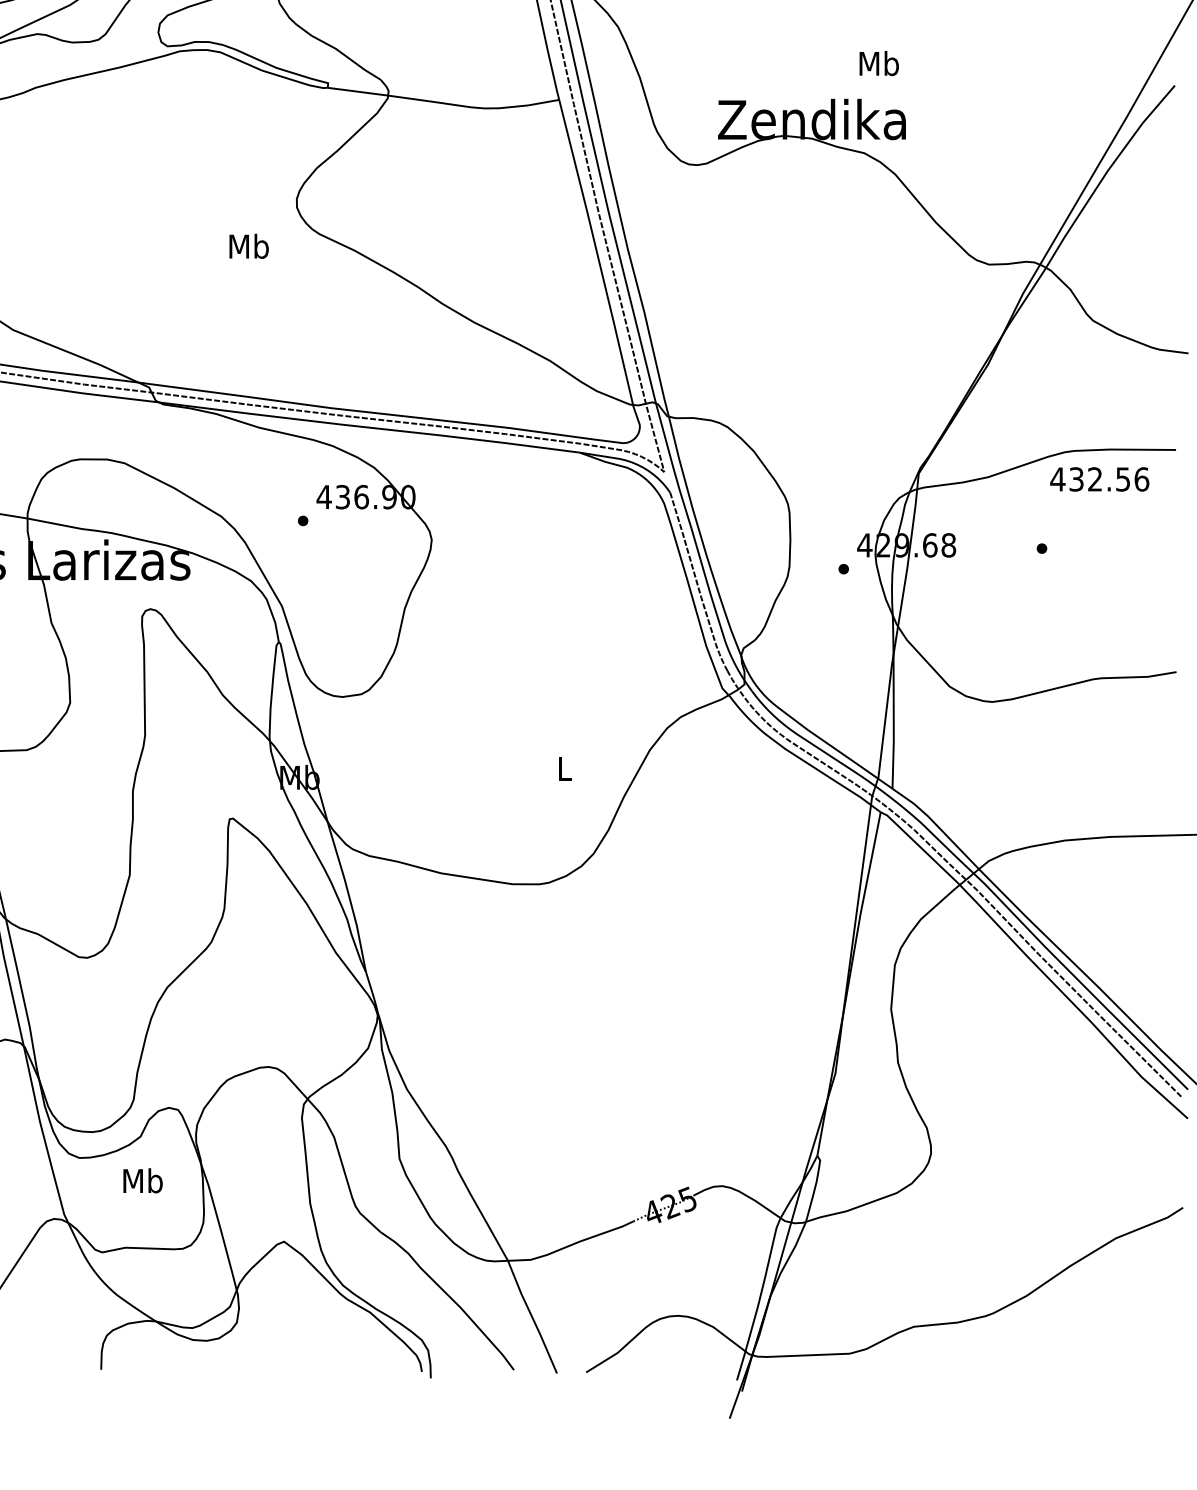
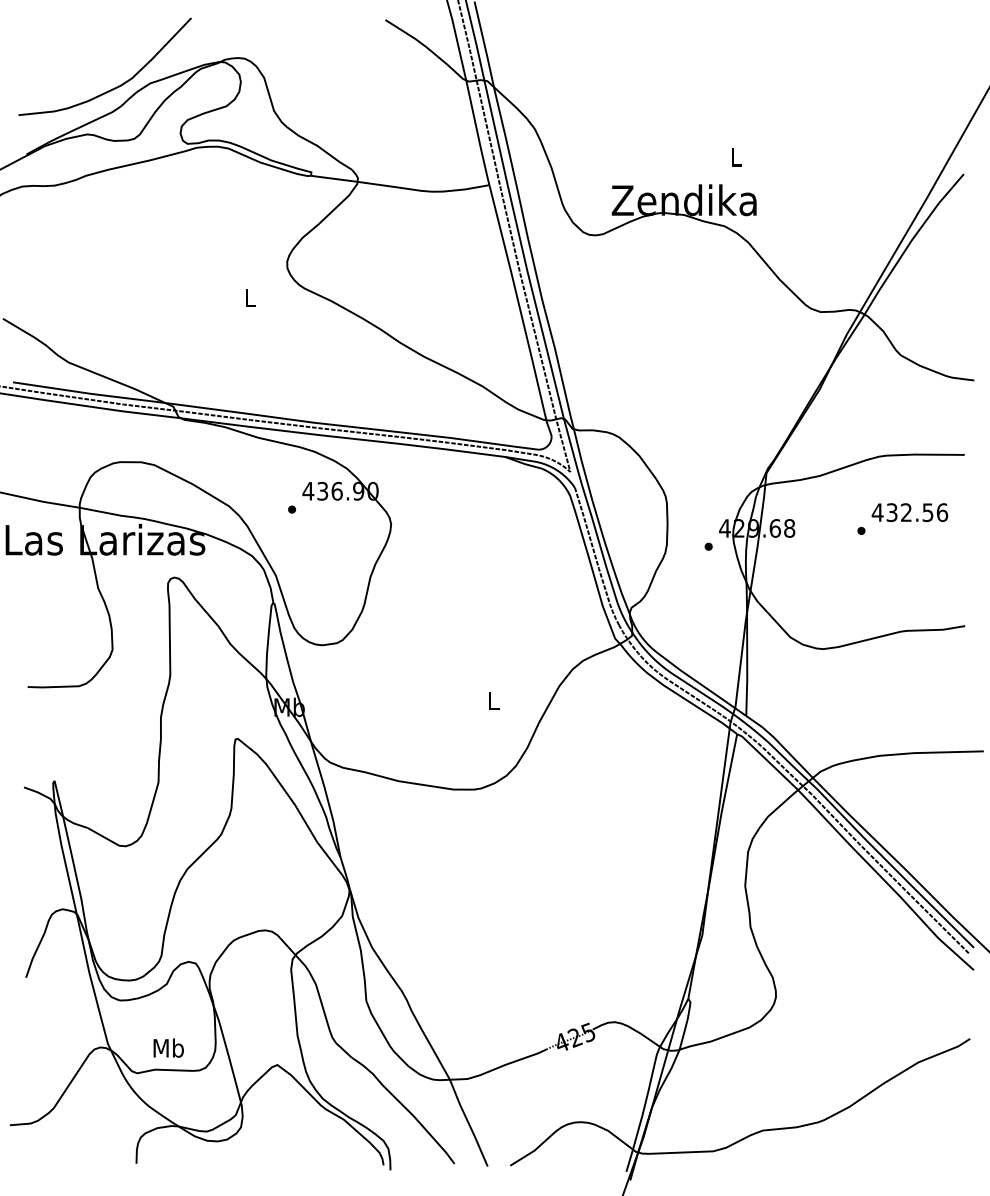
text: (879, 62) -> (736, 156), Mb -> L
text: (249, 245) -> (250, 297), Mb -> L
text: (1099, 479) -> (909, 512), moved
text: (142, 1180) -> (168, 1047), moved

